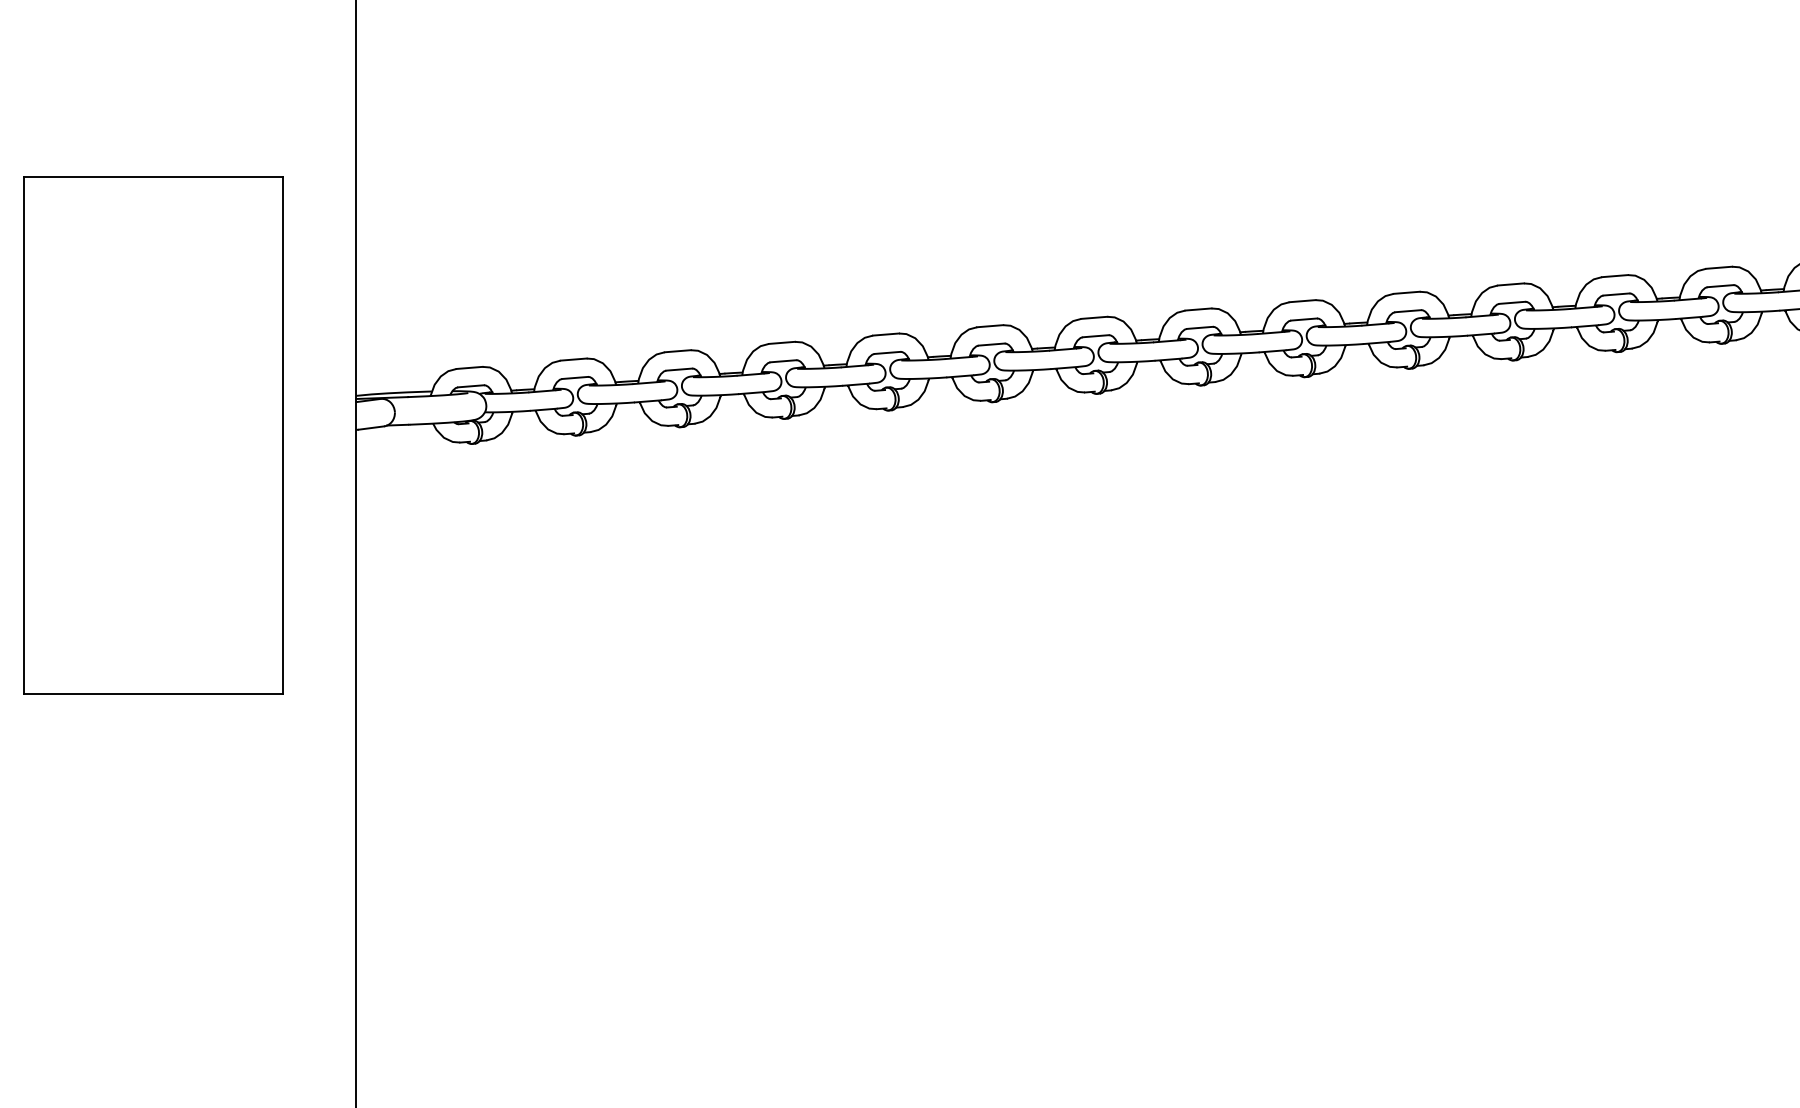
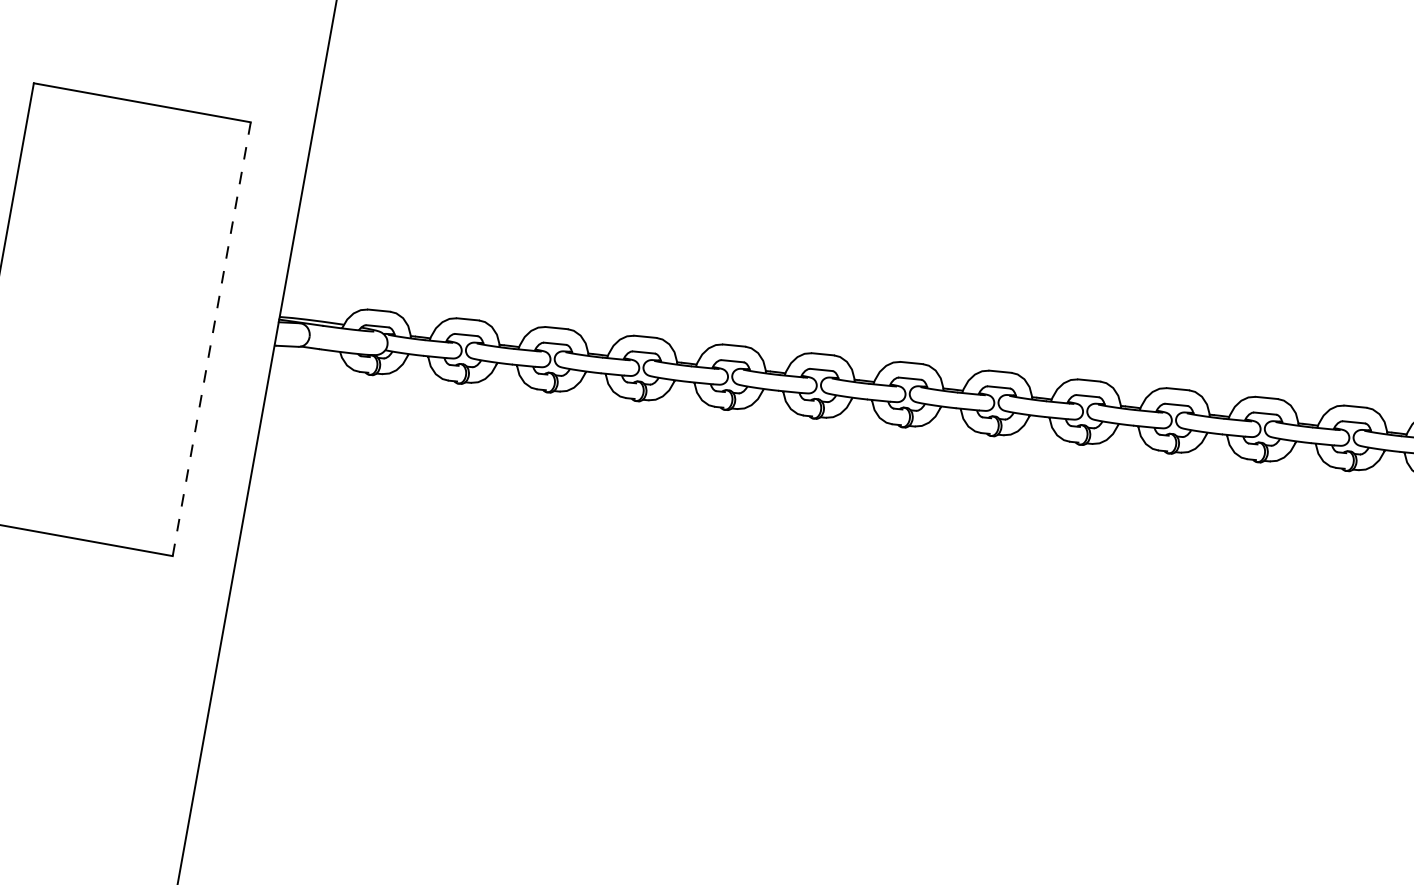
line: (282, 435) -> (211, 339), solid -> dashed

